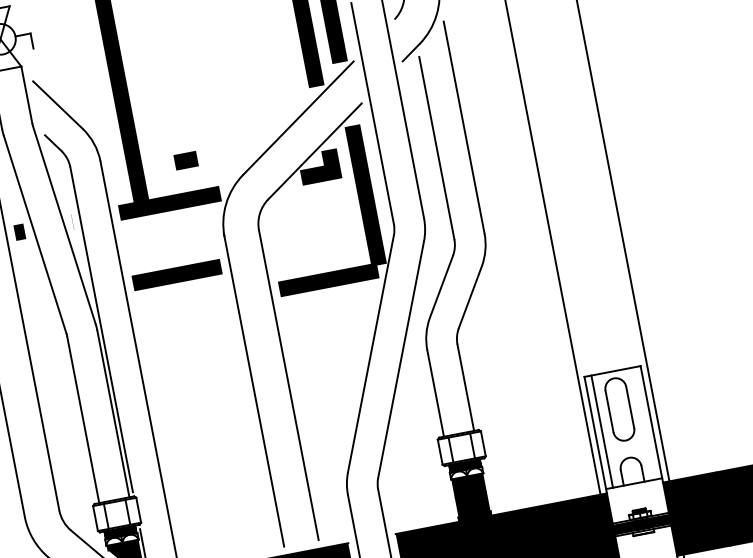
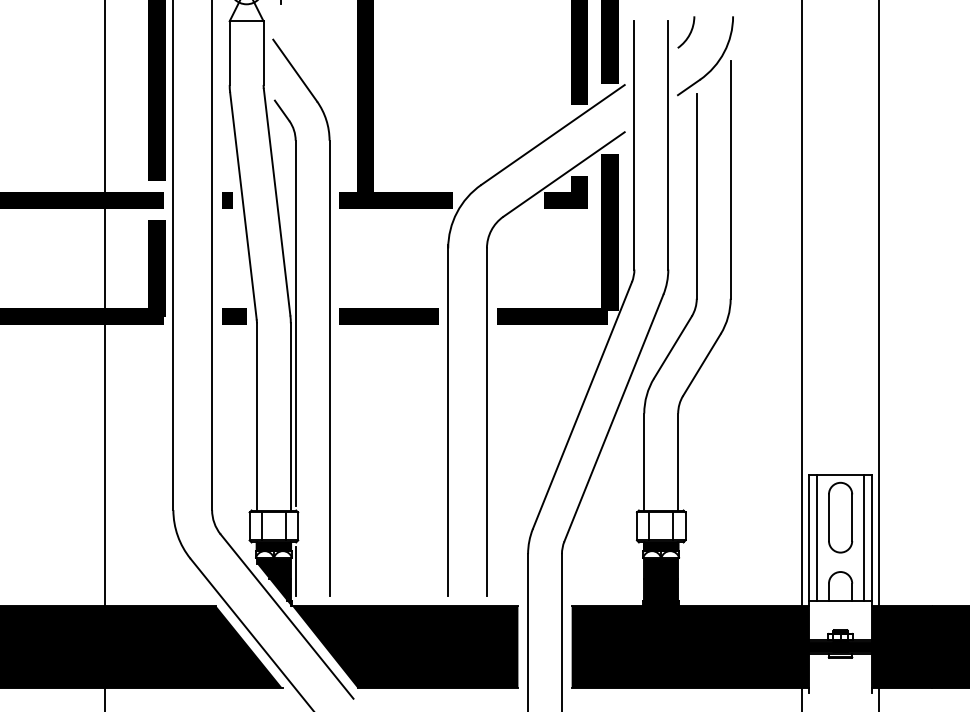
line: (186, 160) -> (234, 316), moved
line: (176, 274) -> (388, 316), moved
line: (644, 423) -> (864, 538), added

